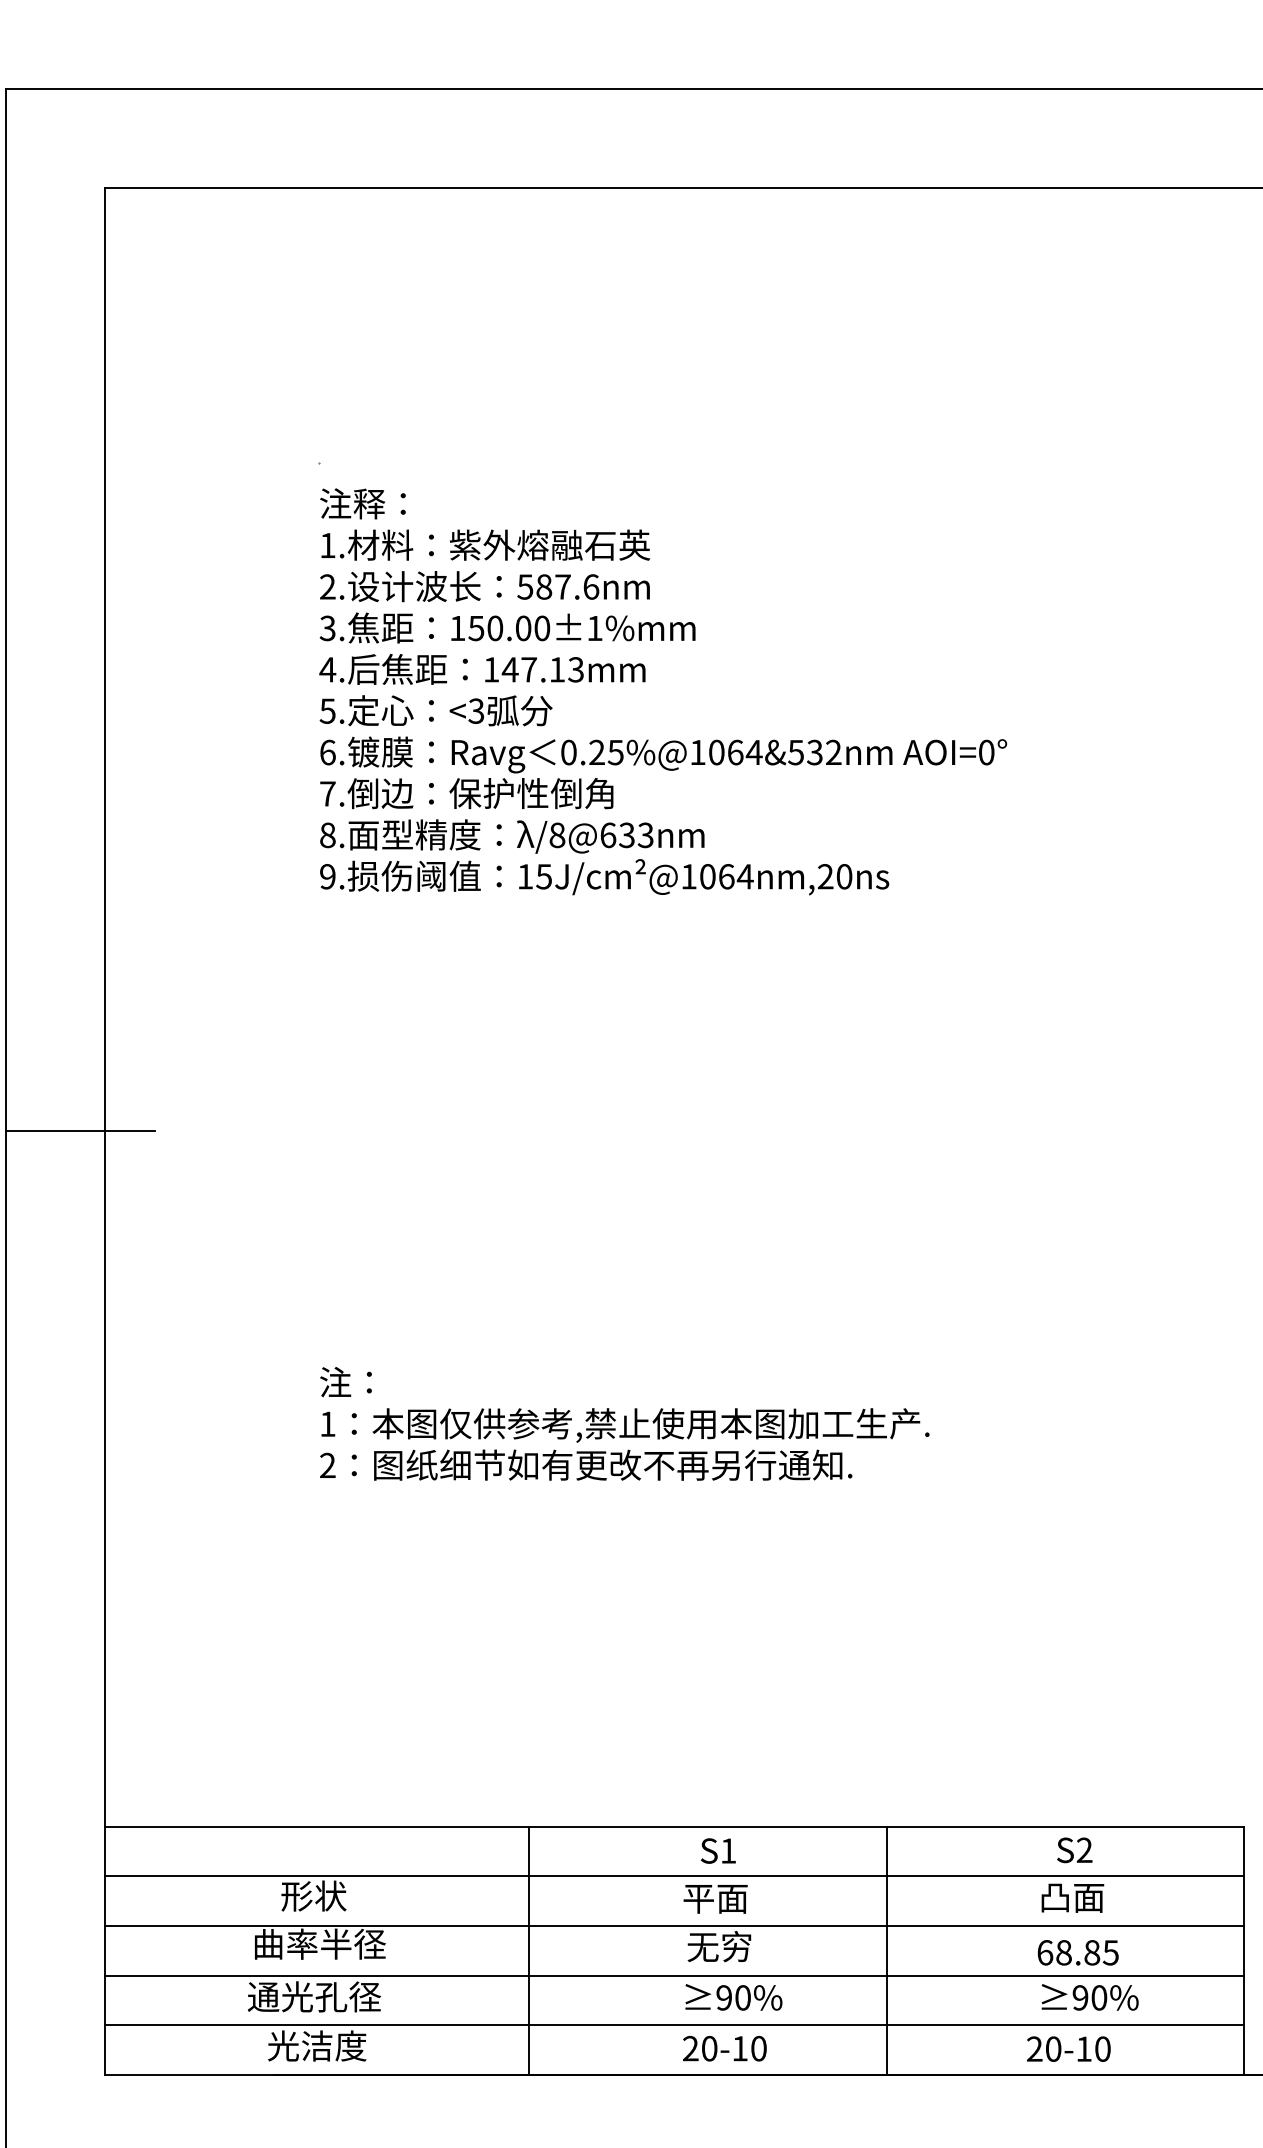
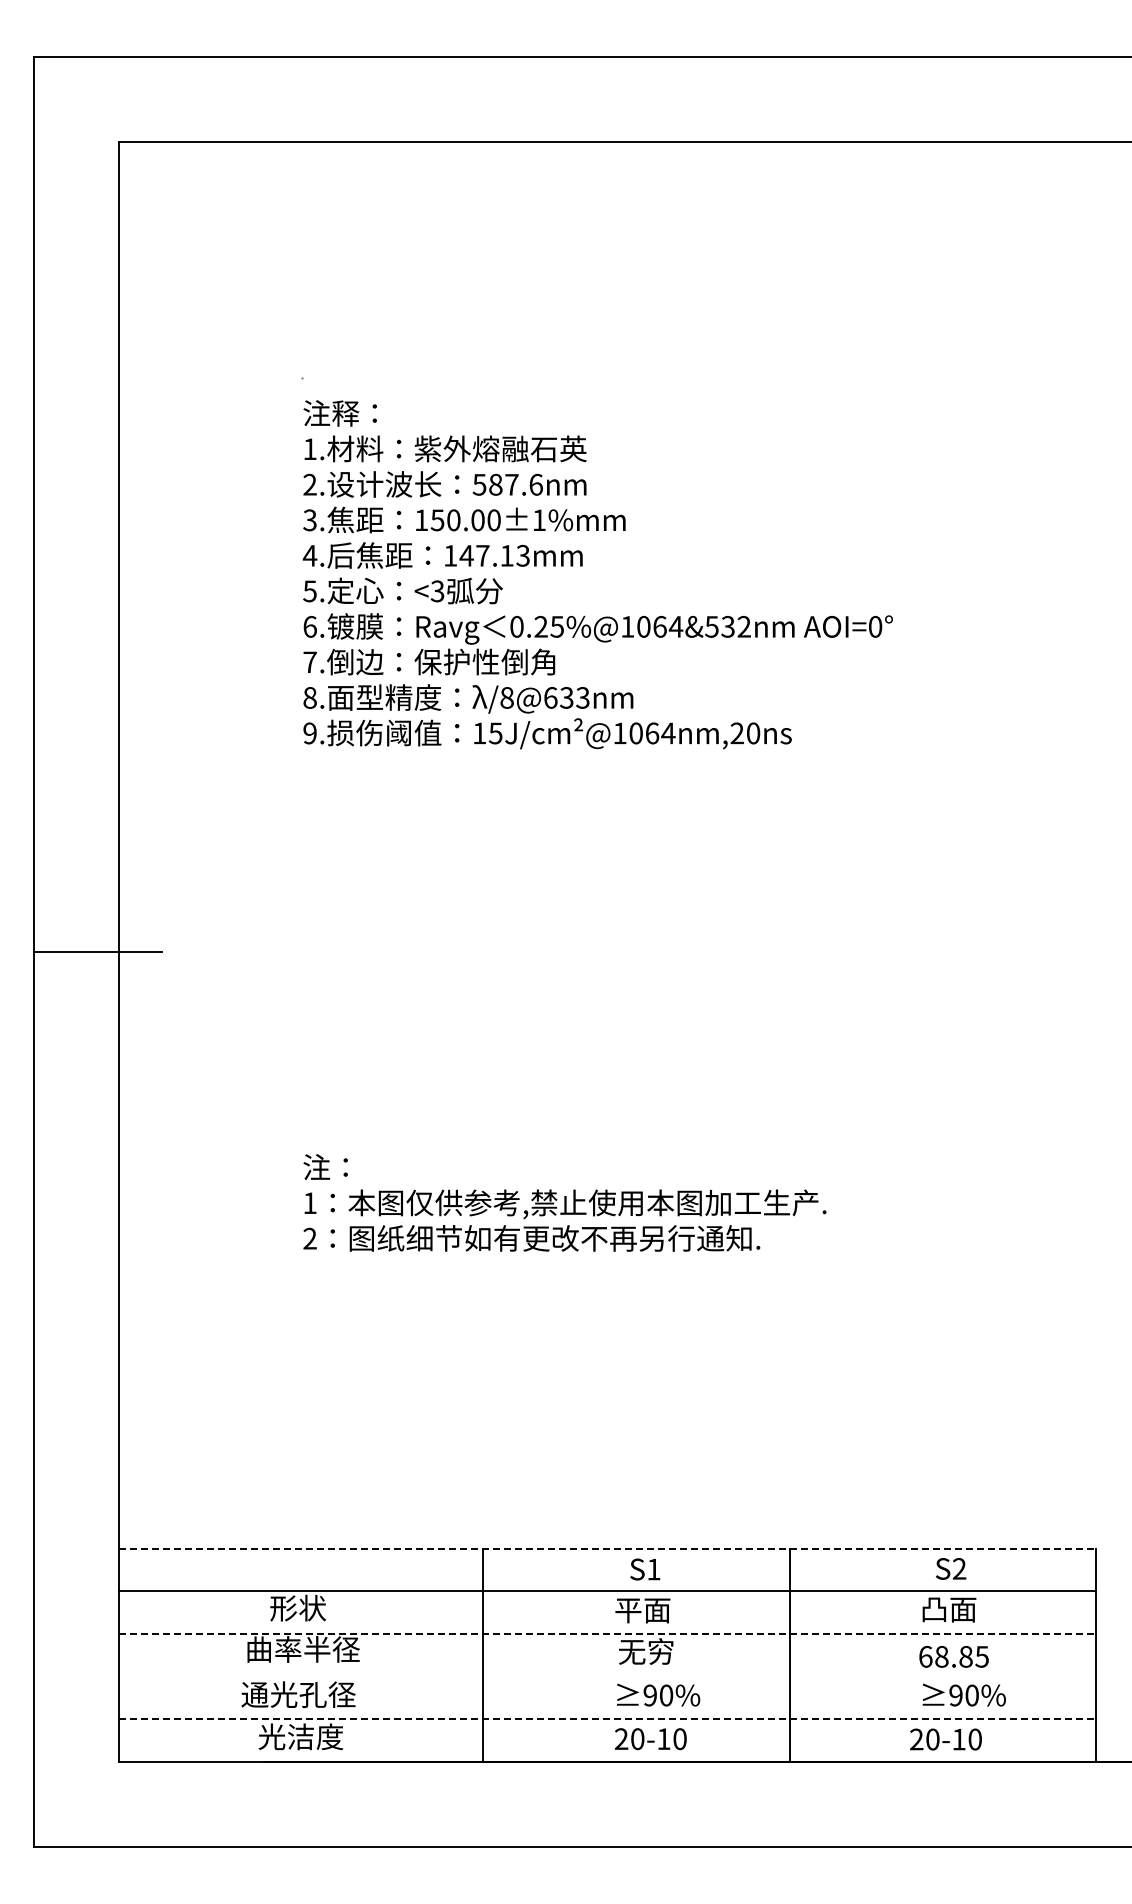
line: (674, 1826) -> (607, 1548), solid -> dashed
line: (674, 1925) -> (607, 1633), solid -> dashed
line: (674, 1975) -> (607, 1676), removed
line: (674, 2025) -> (607, 1719), solid -> dashed

